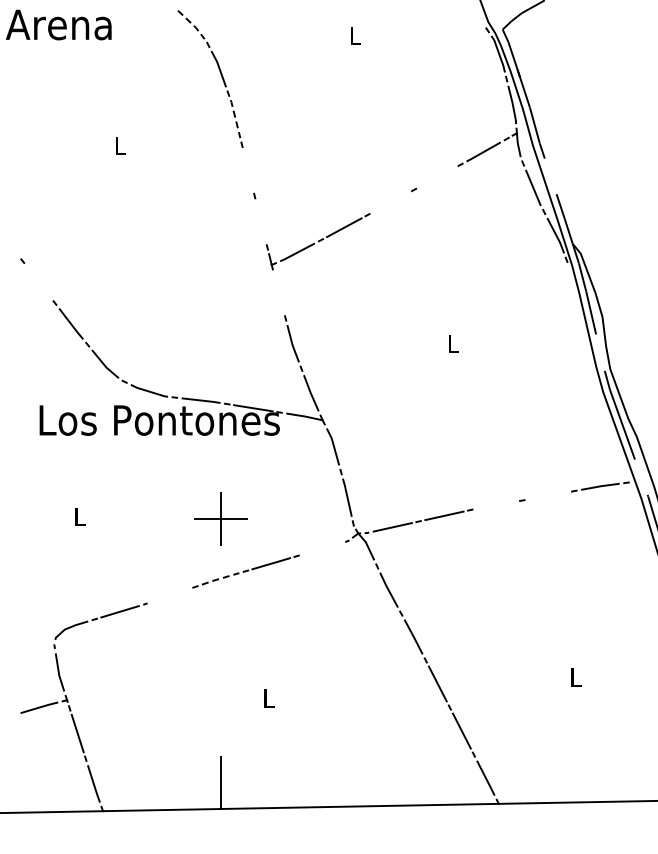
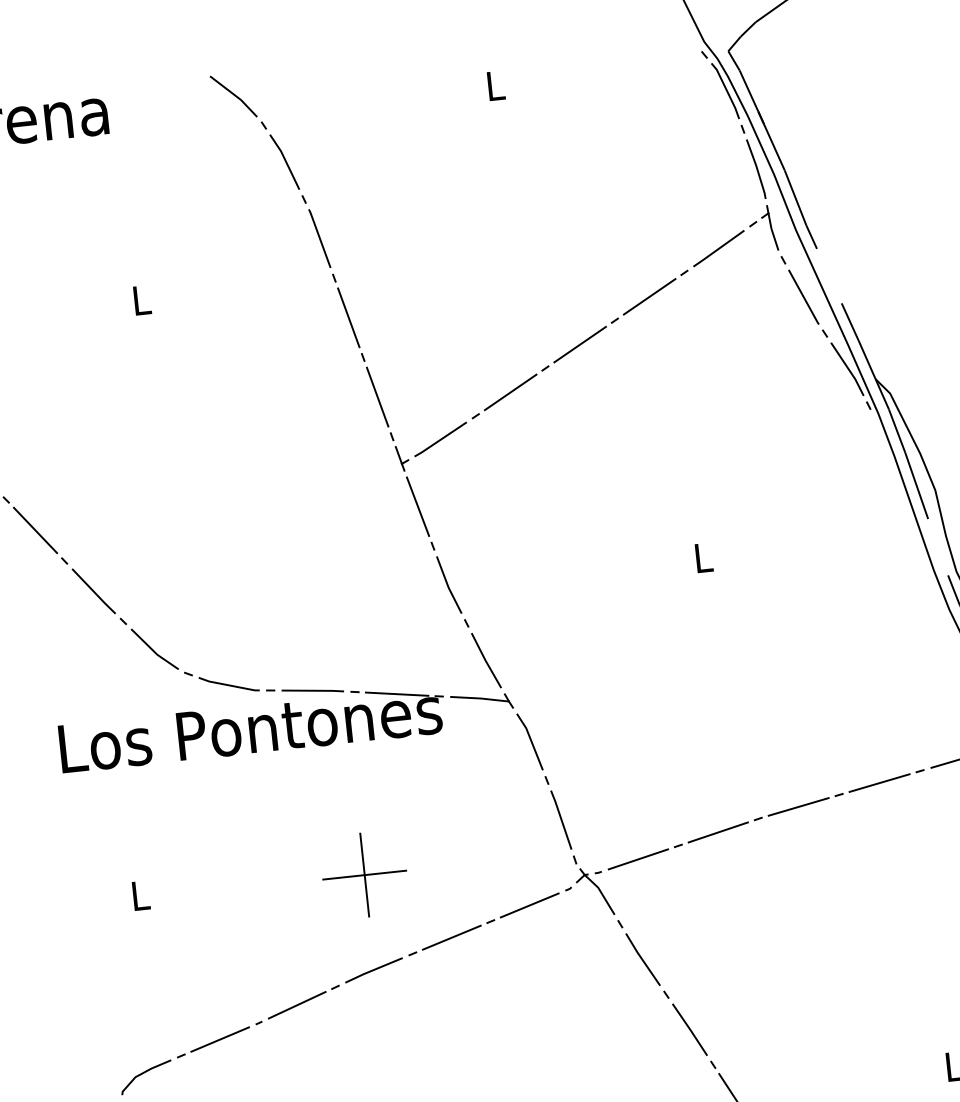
line: (192, 24) -> (235, 95), dashed -> solid
line: (235, 118) -> (319, 237), dashed -> solid
line: (248, 170) -> (349, 317), added
line: (437, 177) -> (649, 296), added
line: (390, 202) -> (579, 344), added
line: (260, 221) -> (376, 396), added
line: (38, 281) -> (34, 529), added
line: (278, 292) -> (417, 506), added
line: (548, 495) -> (879, 782), added
line: (495, 504) -> (797, 805), added
line: (321, 548) -> (528, 905), added
line: (220, 578) -> (373, 969), dashed -> solid
line: (169, 595) -> (295, 1005), added

